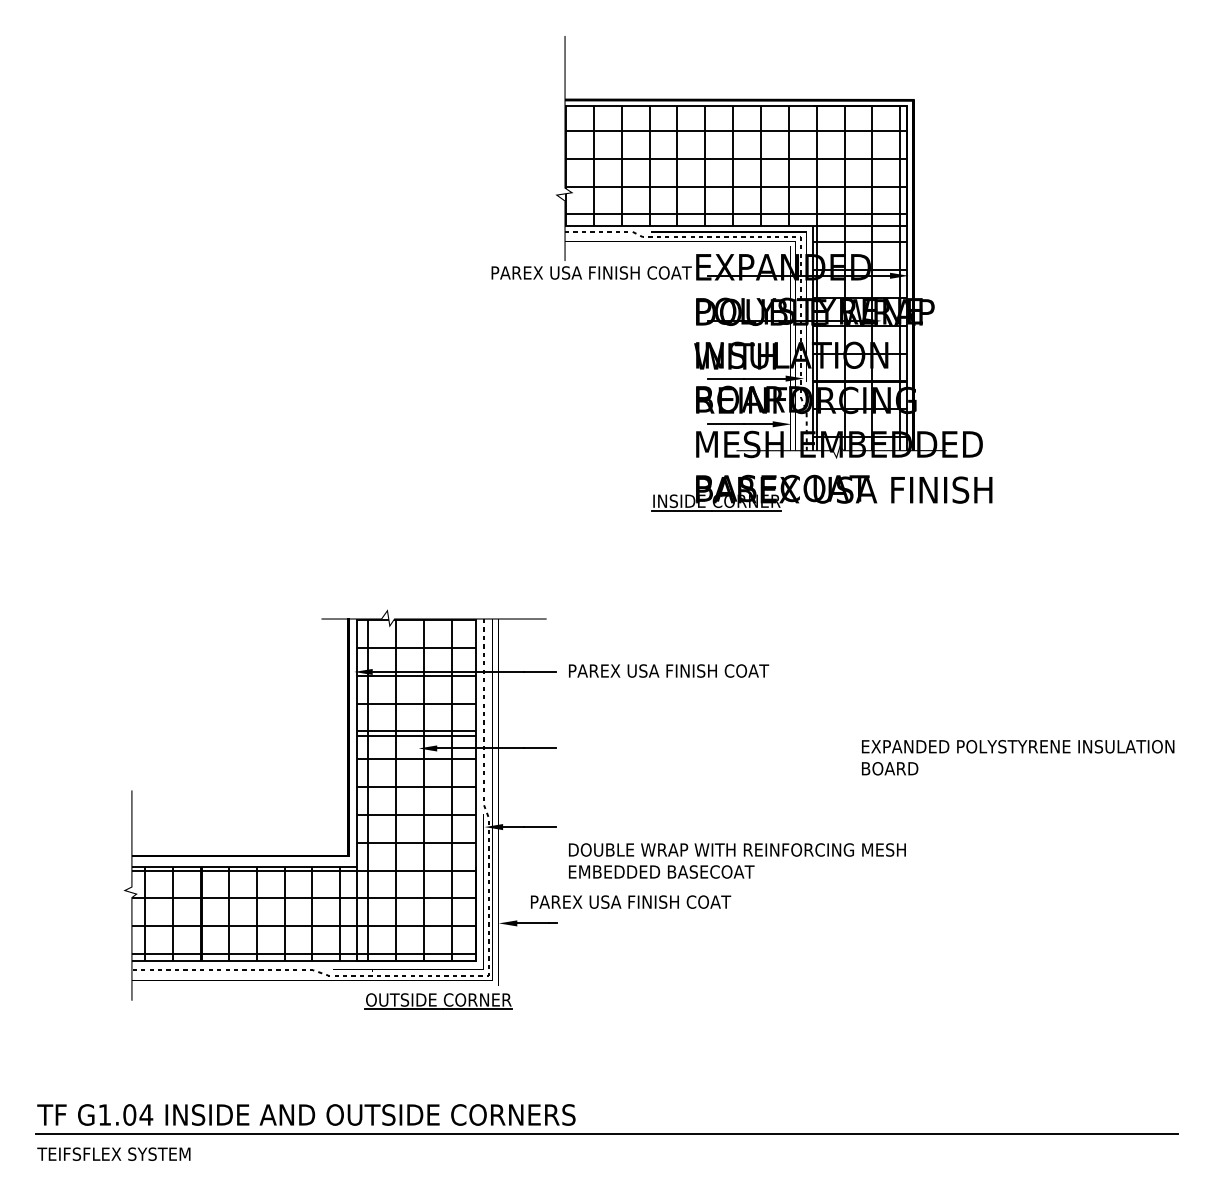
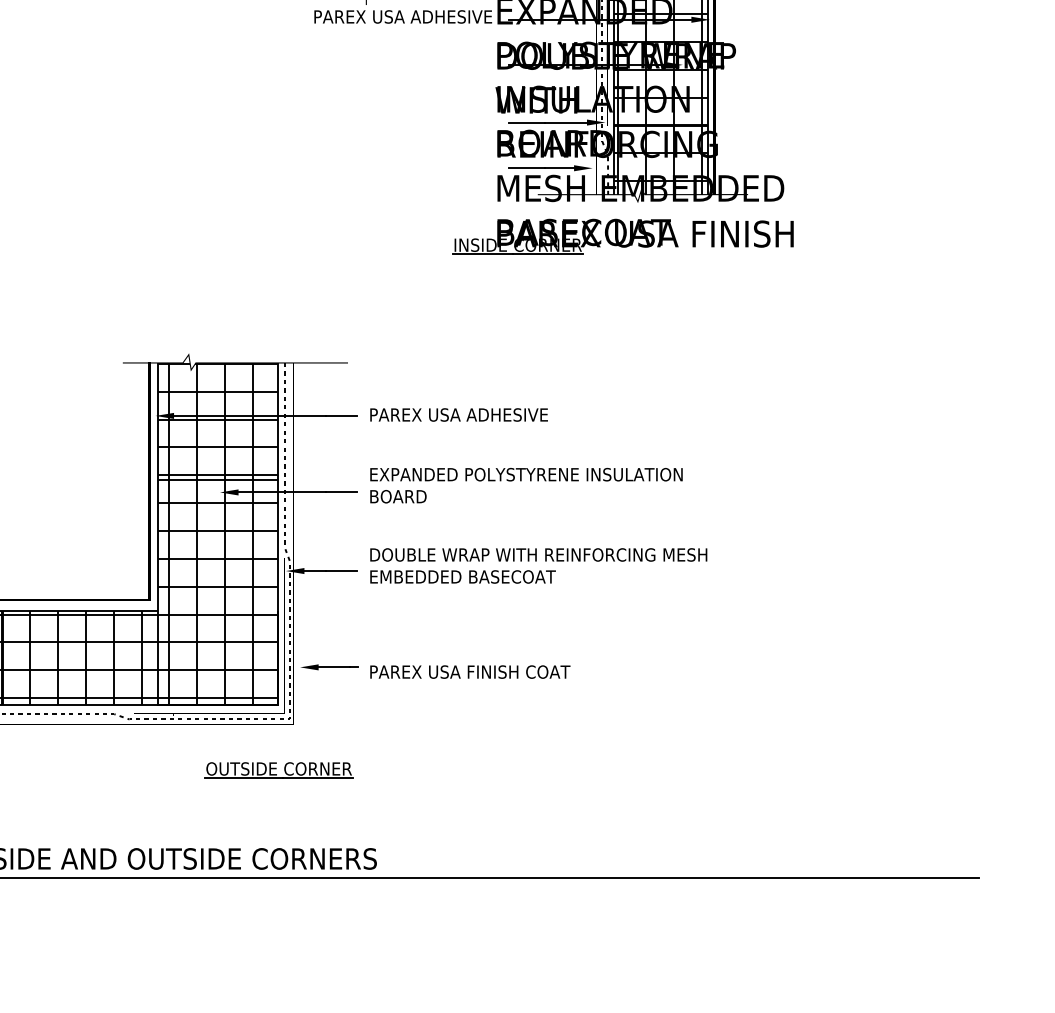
text: (591, 272) -> (392, 16), PAREX USA FINISH COAT -> PAREX USA ADHESIVE
text: (717, 670) -> (518, 414), PAREX USA FINISH COAT -> PAREX USA ADHESIVE
text: (1018, 757) -> (526, 485), moved
text: (737, 860) -> (538, 565), moved
text: (631, 901) -> (470, 671), moved
part: (438, 1001) -> (278, 770), moved

